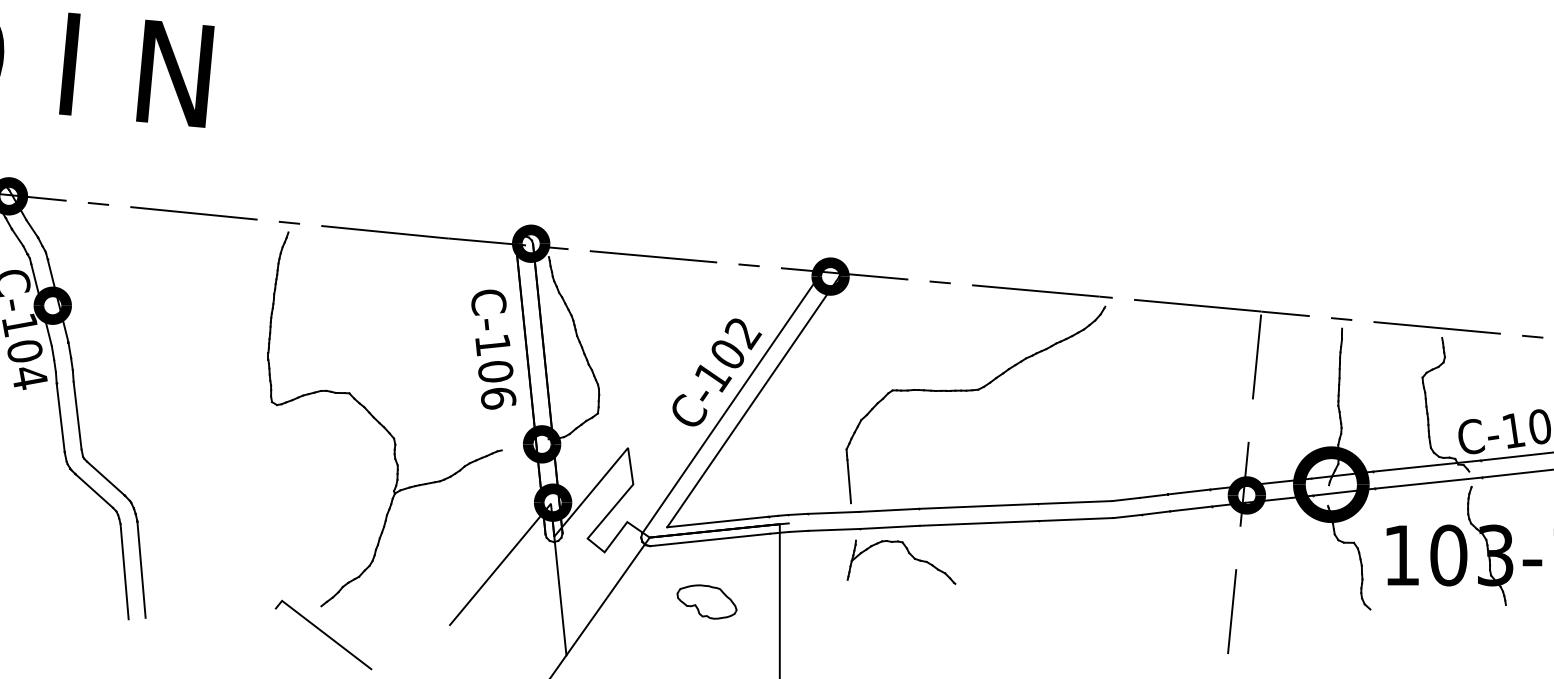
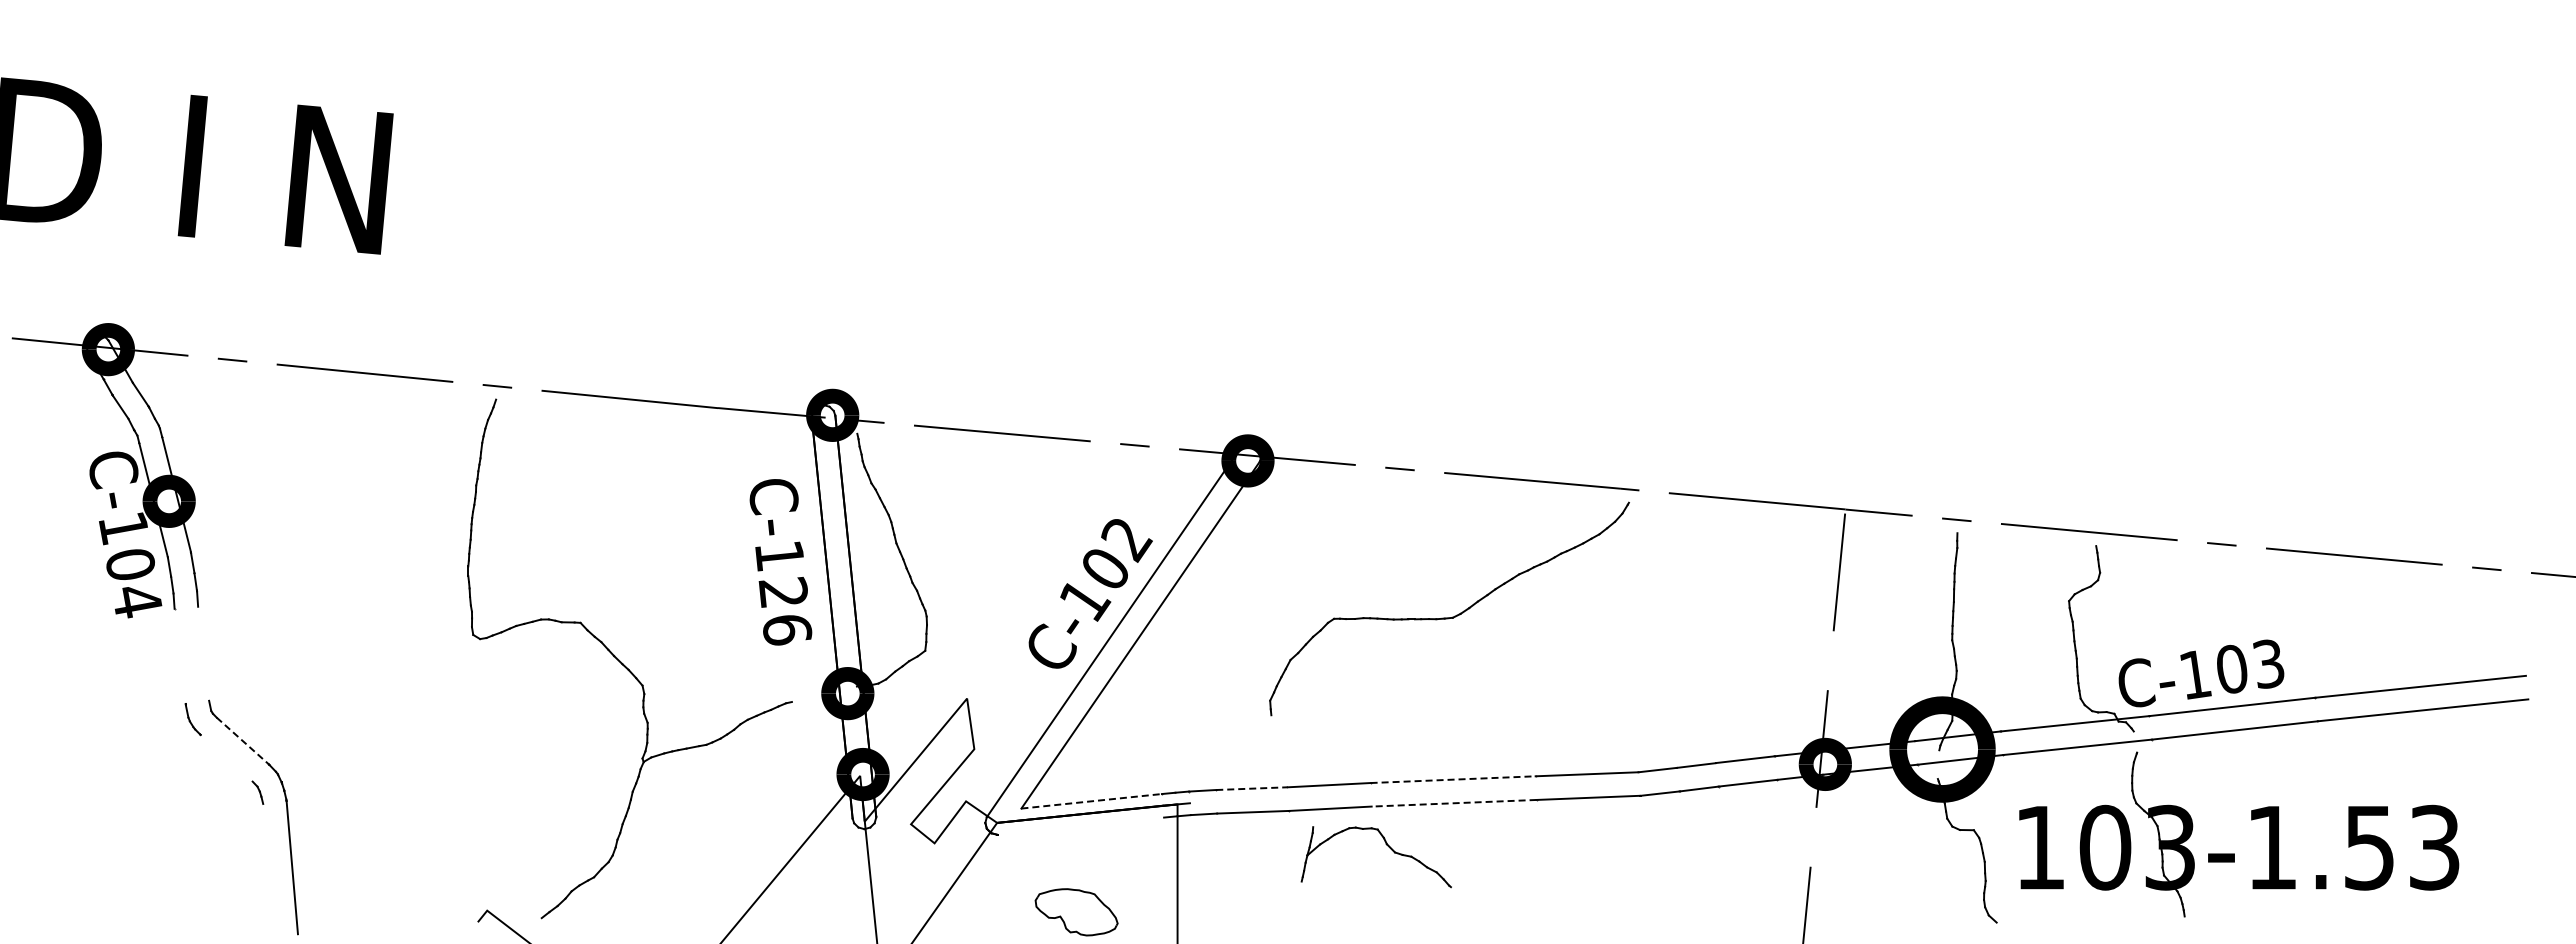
text: (495, 370) -> (783, 591), C-106 -> C-126
line: (77, 415) -> (203, 653), removed
line: (60, 417) -> (179, 656), removed
line: (106, 478) -> (243, 741), solid -> dashed
line: (848, 481) -> (1273, 745), removed
line: (94, 491) -> (226, 758), removed
line: (978, 506) -> (1453, 779), solid -> dashed
line: (833, 512) -> (1252, 788), solid -> dashed
line: (717, 522) -> (1091, 801), solid -> dashed
line: (979, 523) -> (1454, 803), solid -> dashed
line: (710, 539) -> (1081, 825), removed
part: (908, 553) -> (1386, 845), moved
line: (124, 571) -> (268, 869), removed

